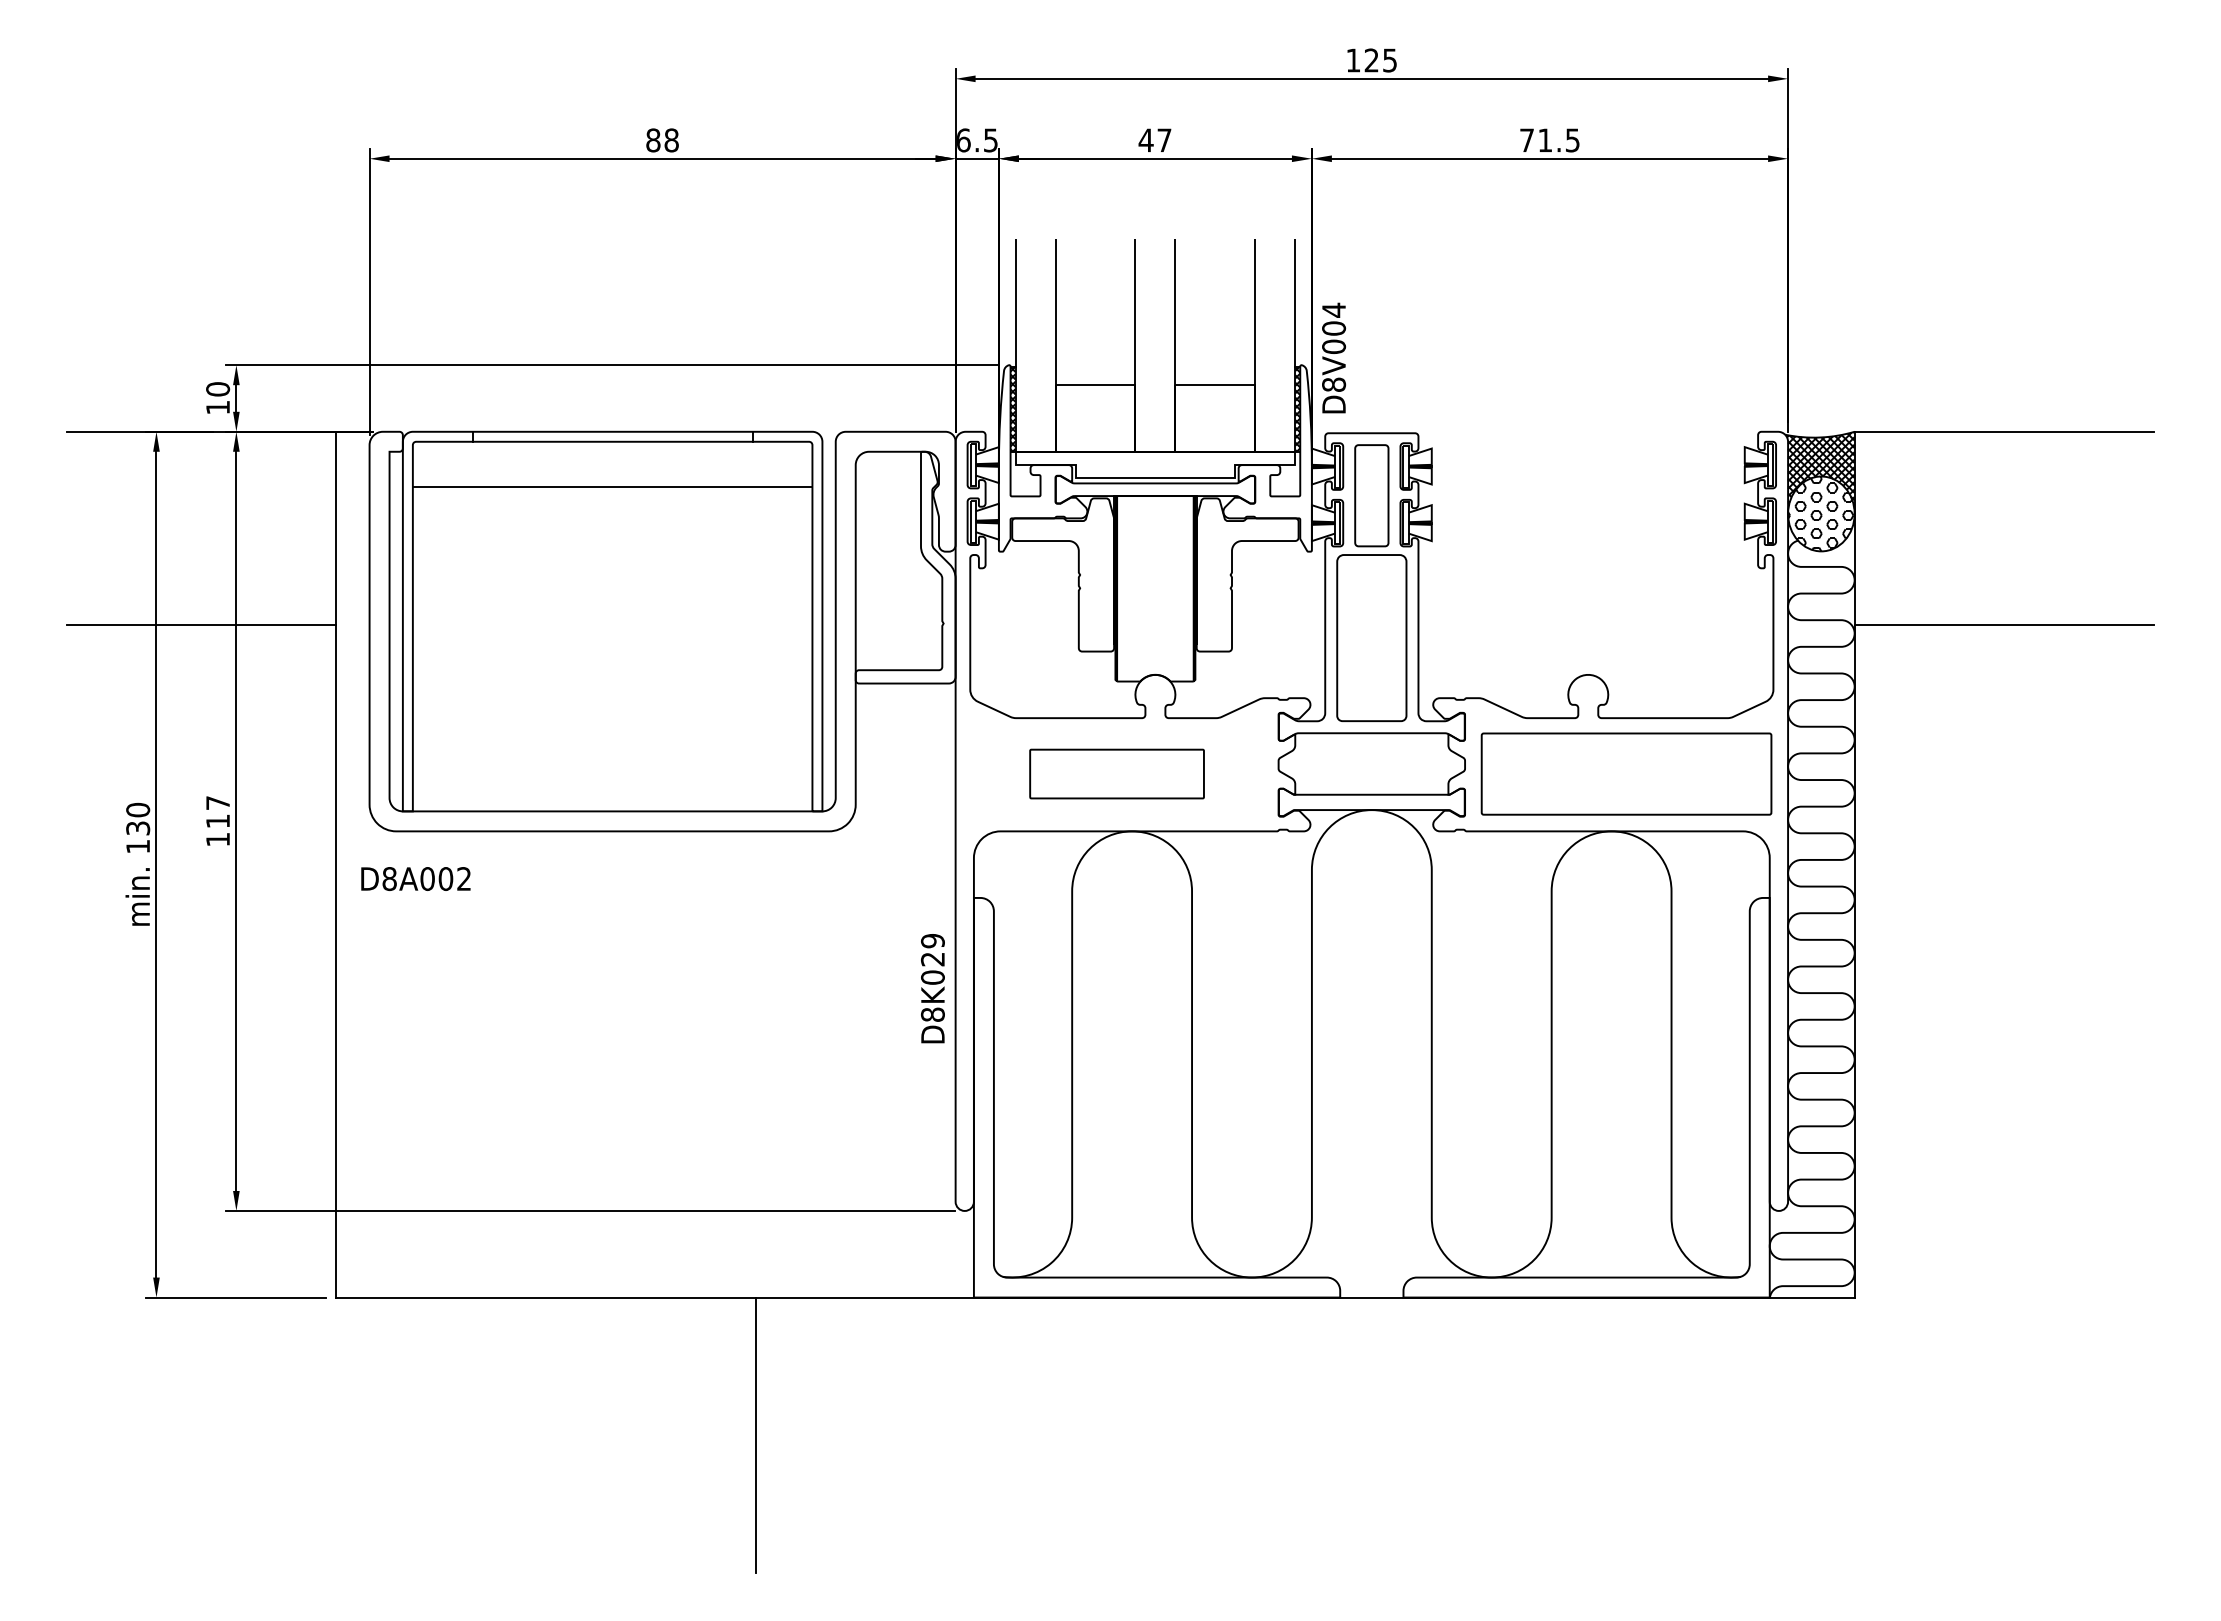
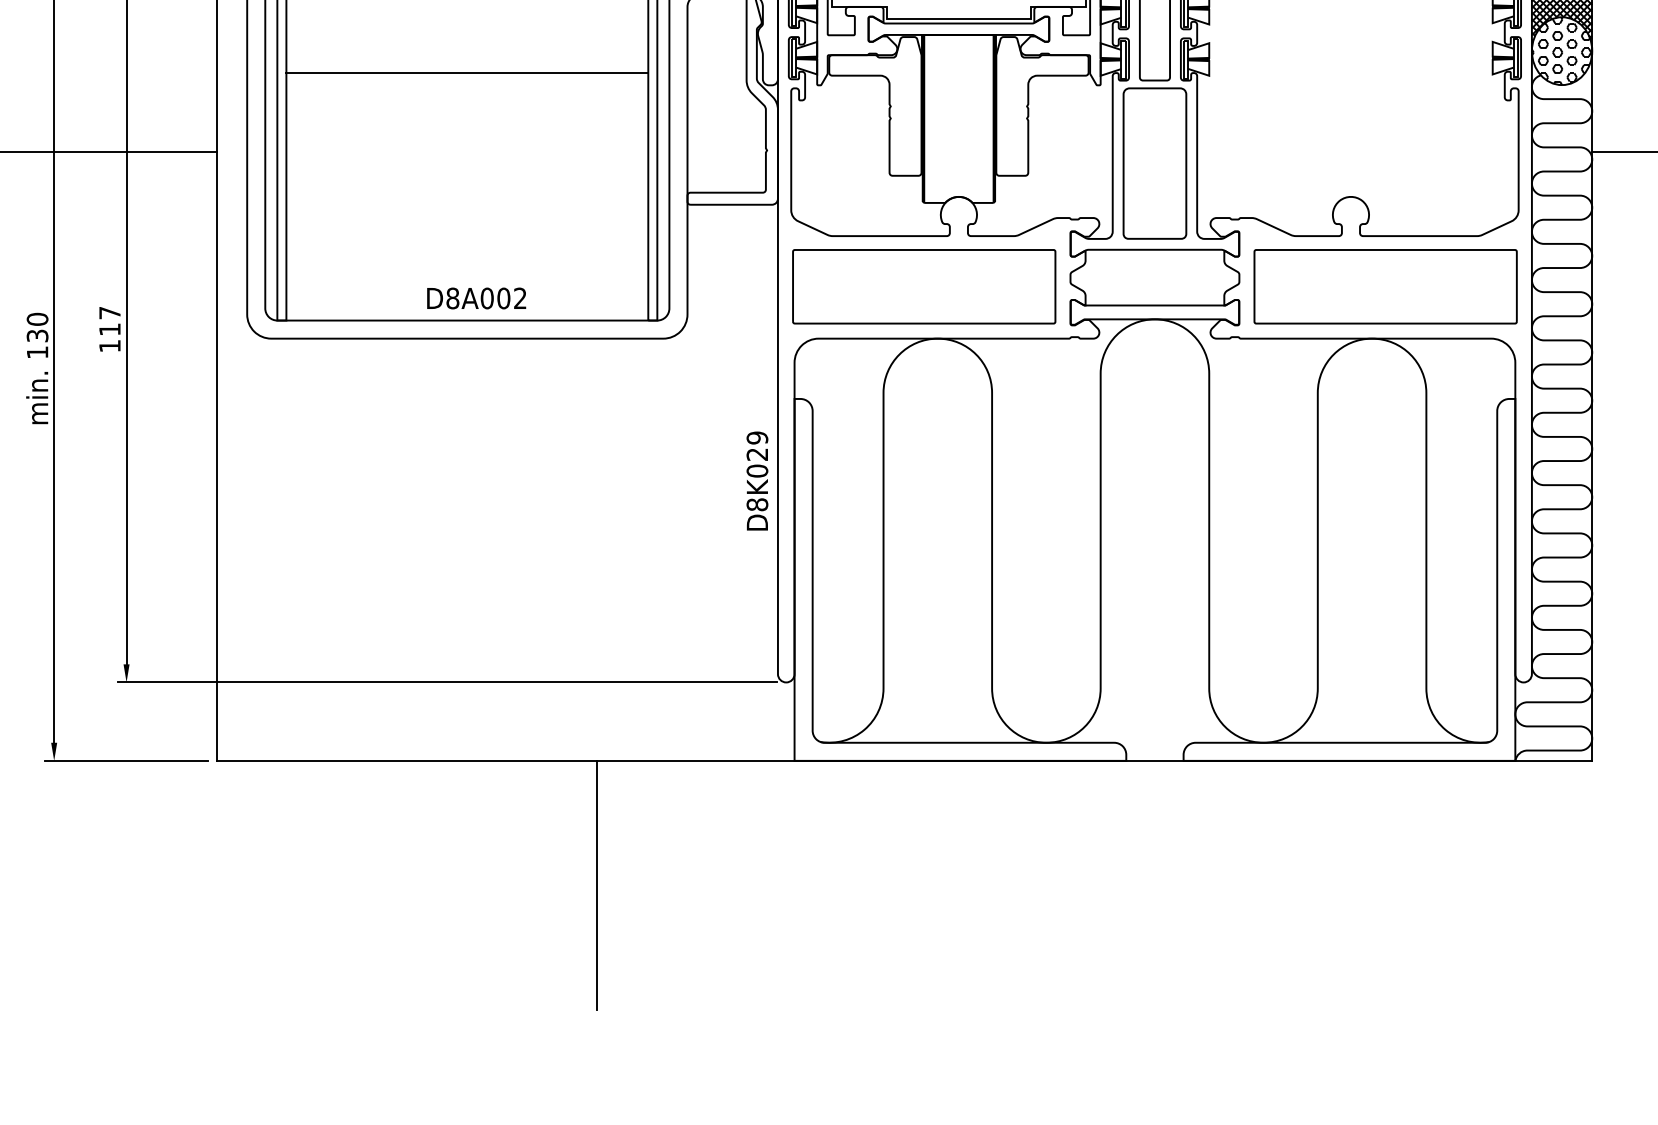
line: (612, 487) -> (467, 73), moved
part: (1116, 773) -> (923, 286), size x1.67
text: (415, 878) -> (476, 298), moved

